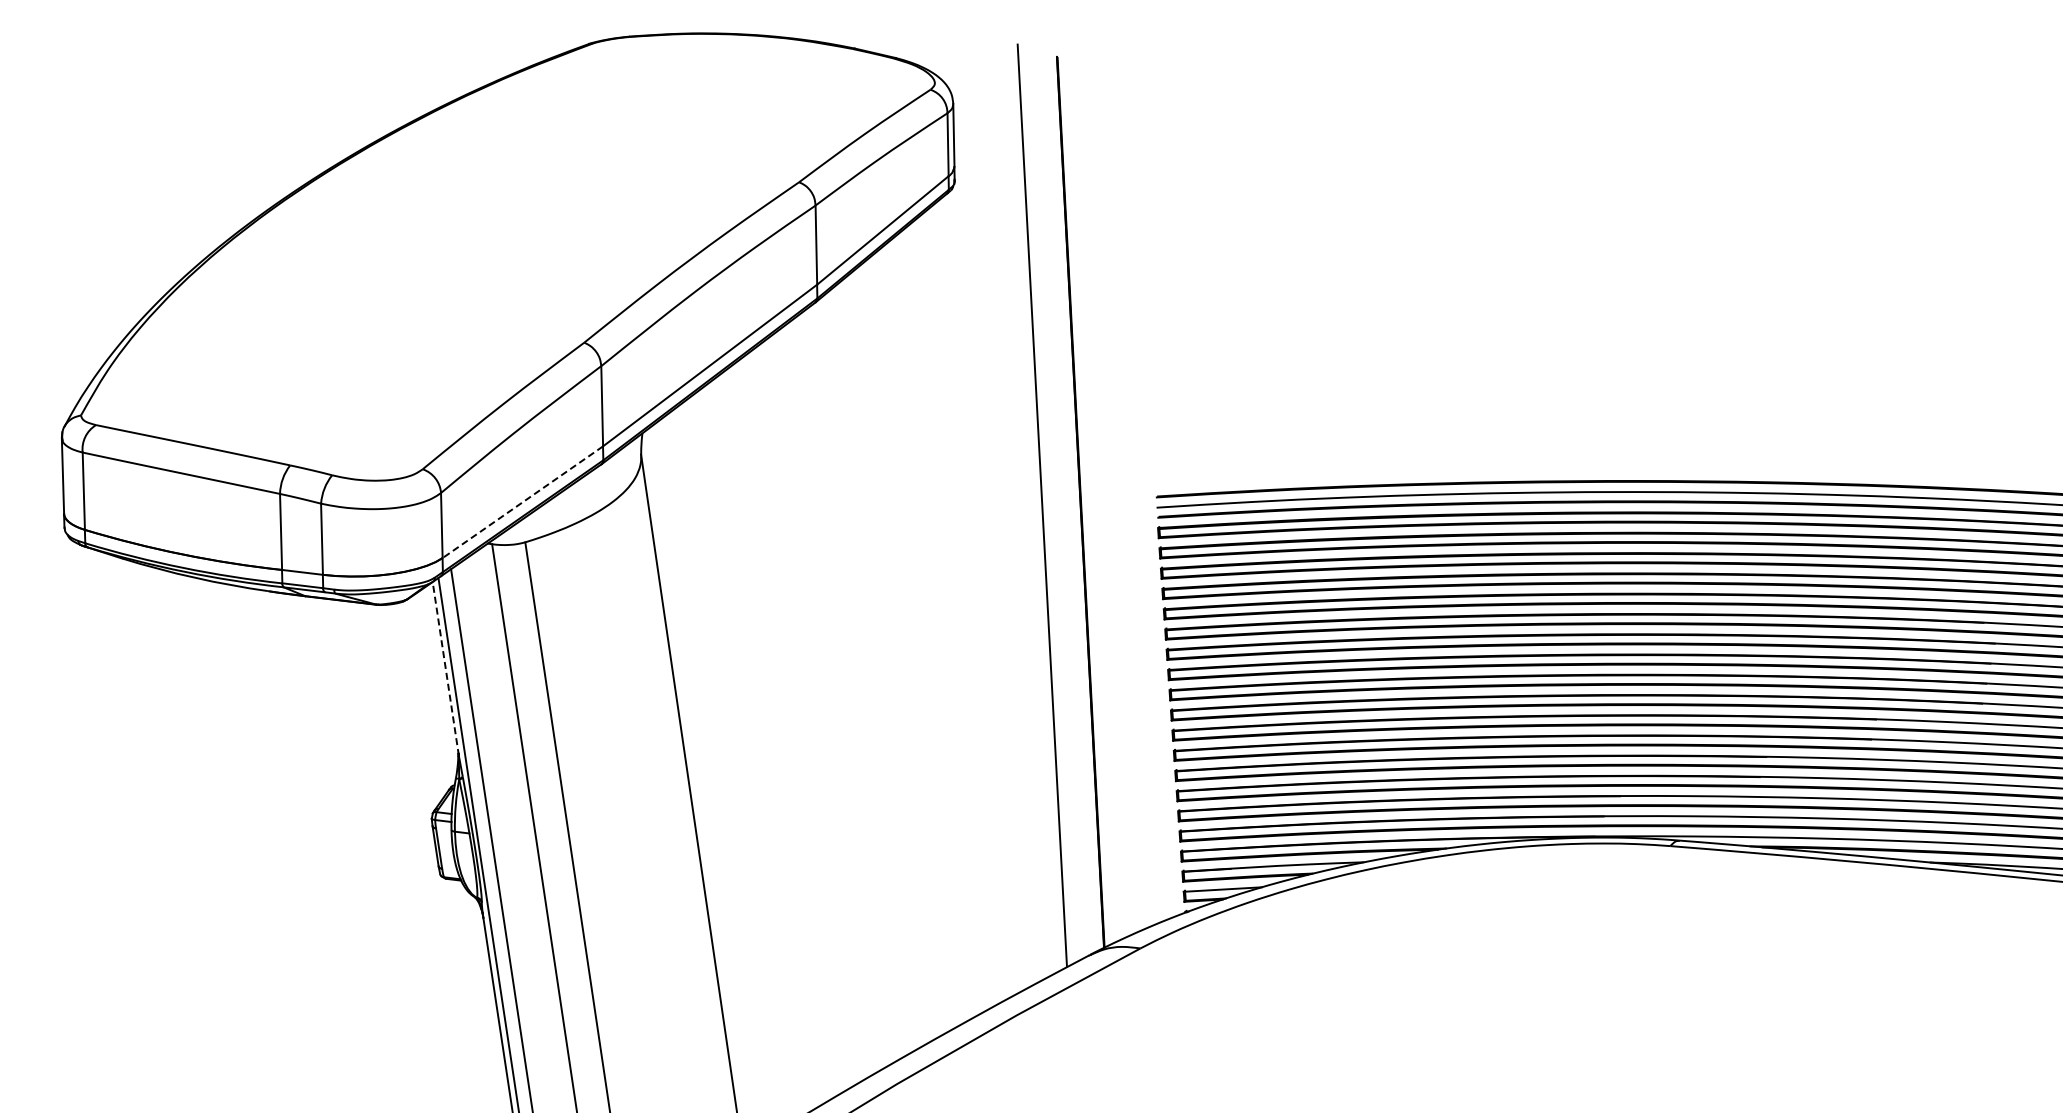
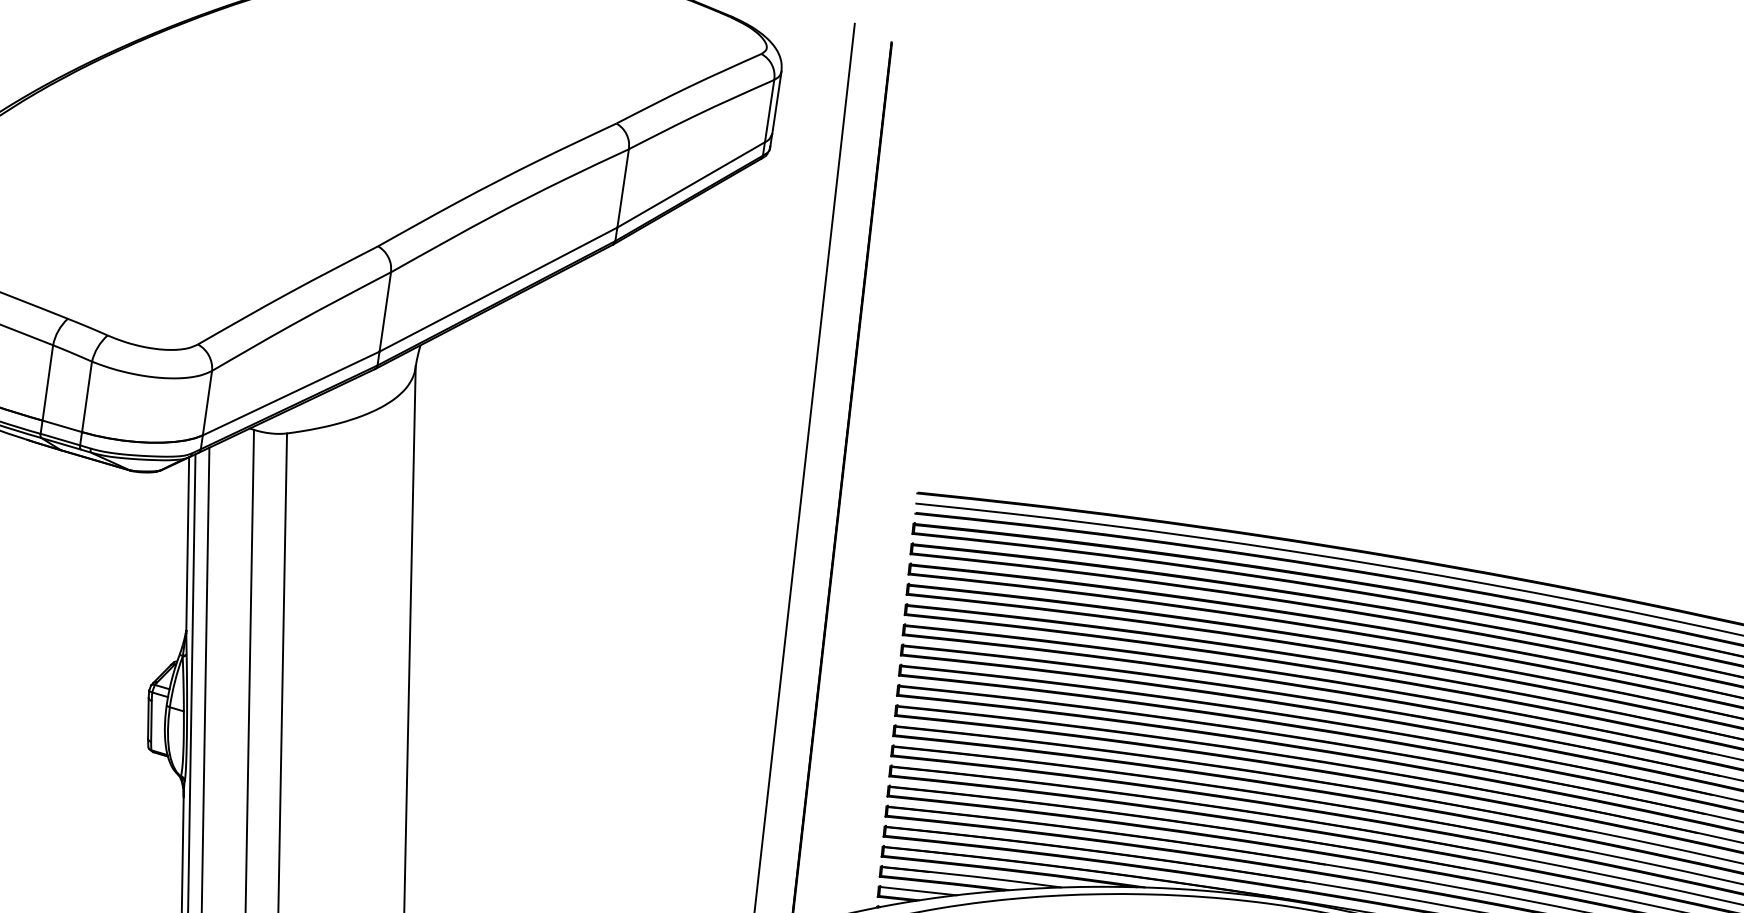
line: (522, 502) -> (290, 393), dashed -> solid
line: (445, 668) -> (187, 544), dashed -> solid

